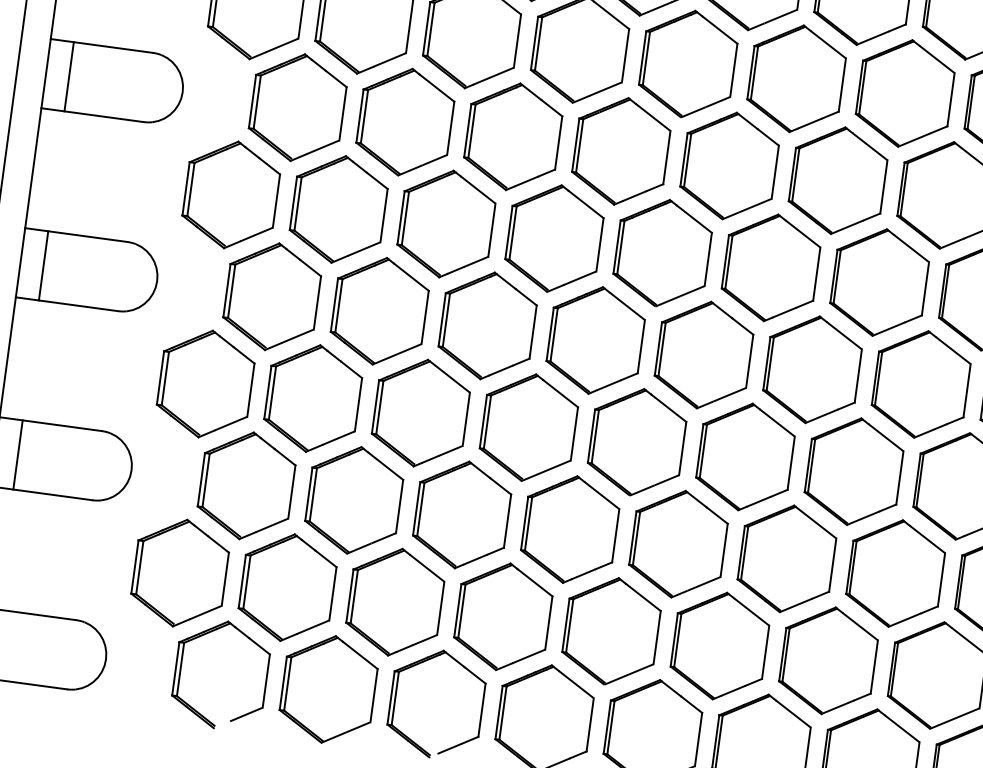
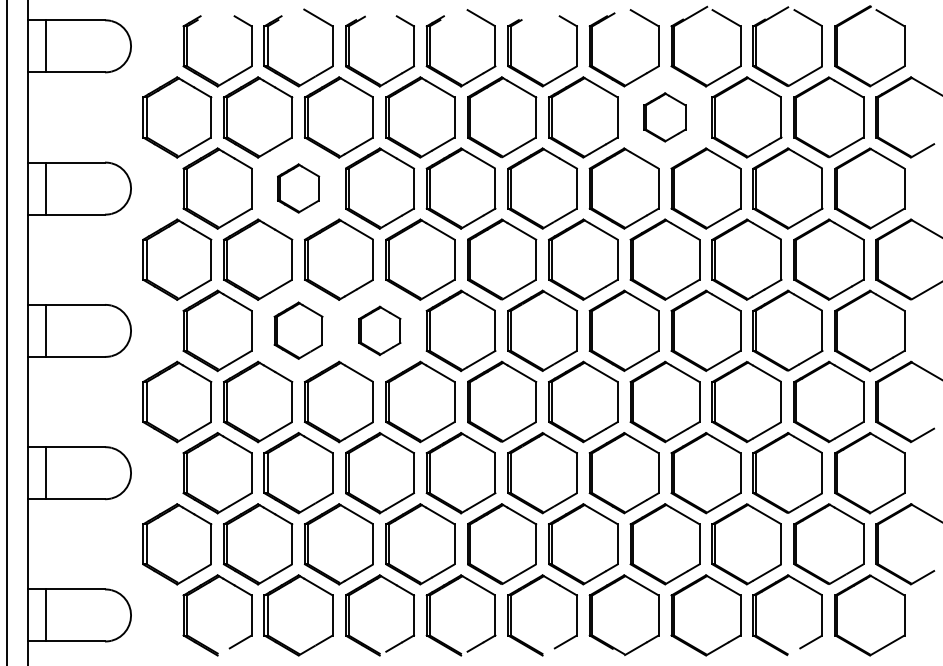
part: (904, 93) -> (664, 117), size x0.6
part: (405, 122) -> (298, 188), size x0.6
part: (379, 310) -> (298, 330), size x0.7
part: (487, 325) -> (379, 330), size x0.6

